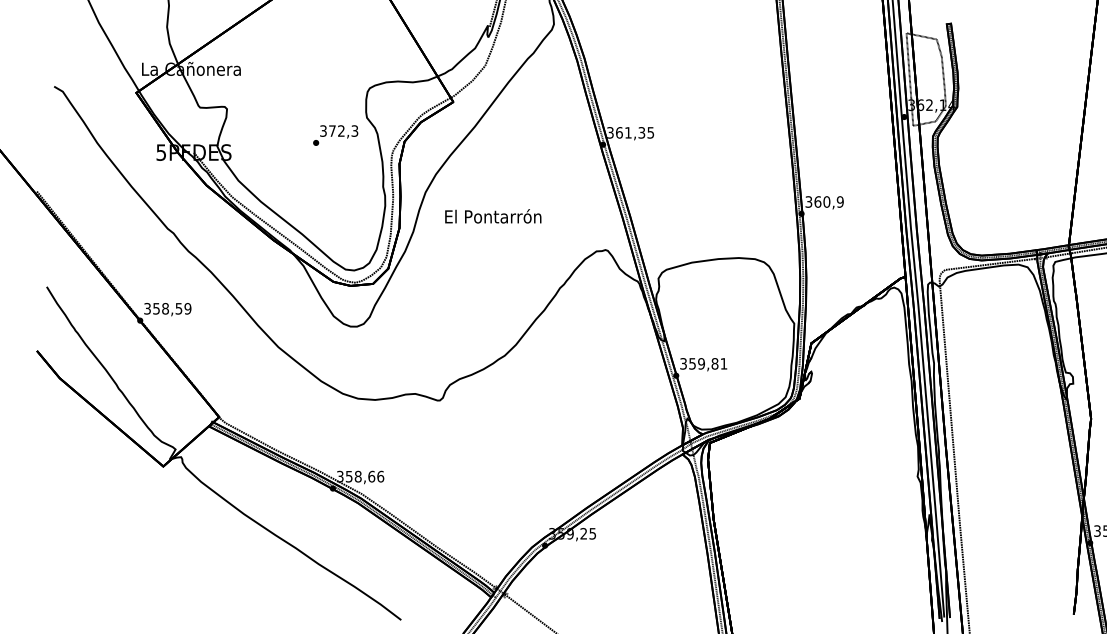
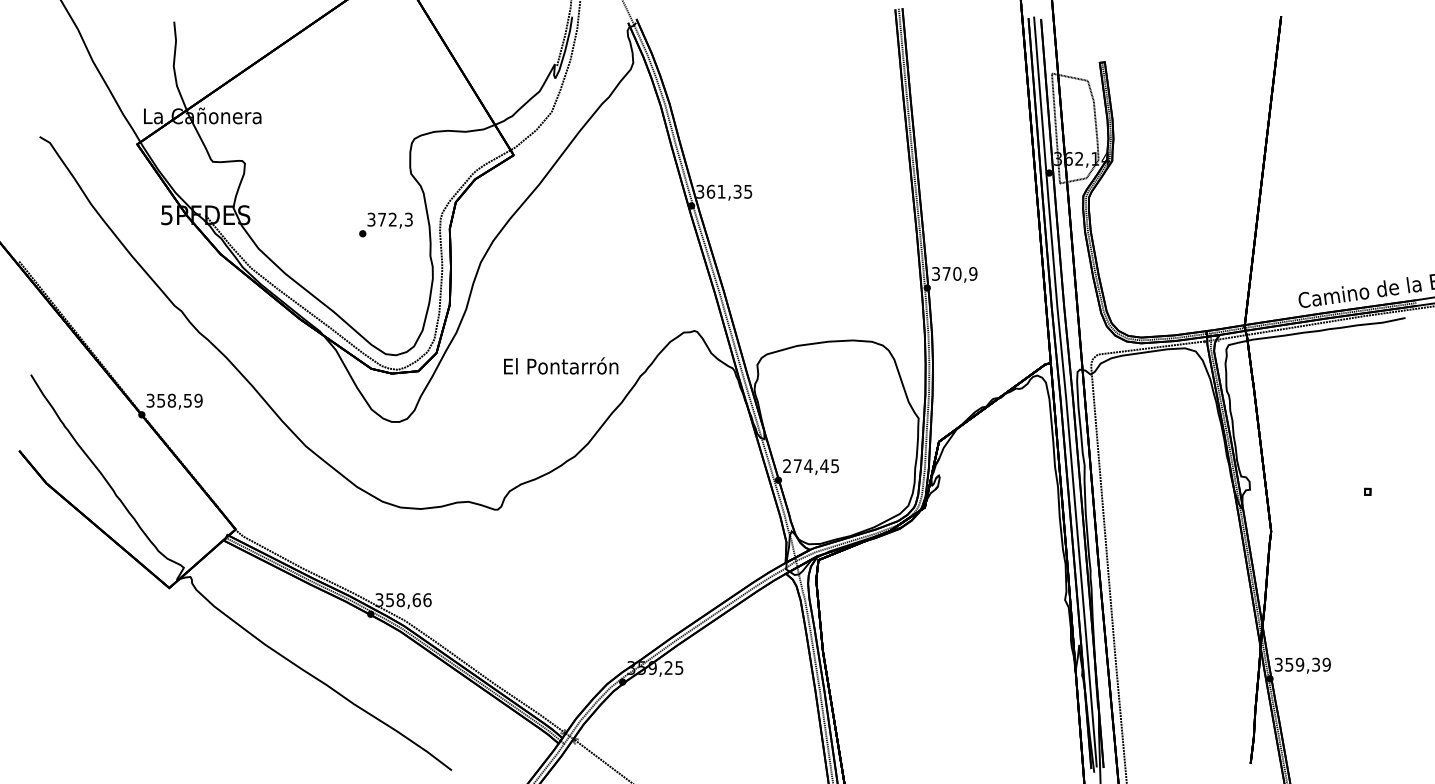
text: (335, 135) -> (385, 224), moved
text: (817, 201) -> (946, 273), 360,9 -> 370,9
text: (493, 215) -> (561, 365), moved
text: (703, 364) -> (810, 466), 359,81 -> 274,45

